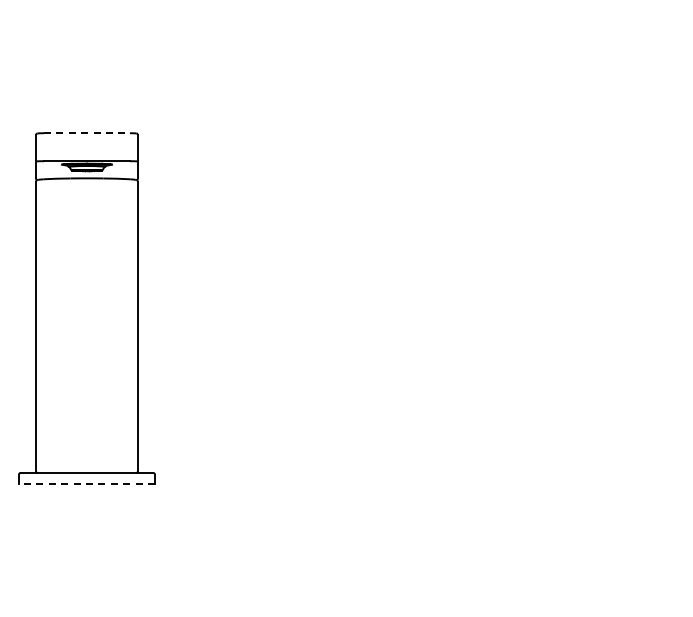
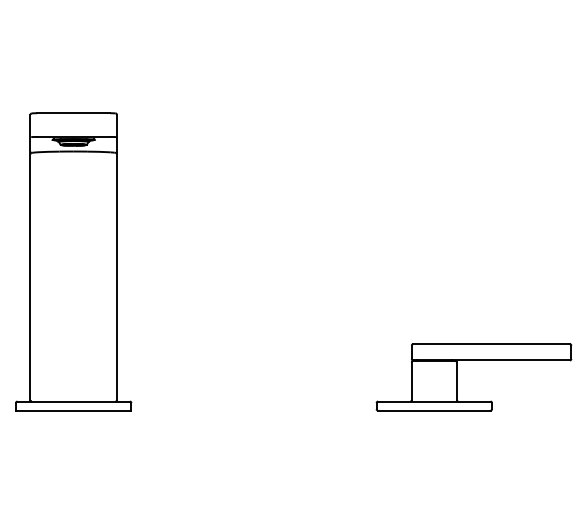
line: (86, 133) -> (73, 113), dashed -> solid
part: (558, 425) -> (473, 361), added
line: (86, 483) -> (73, 410), dashed -> solid

